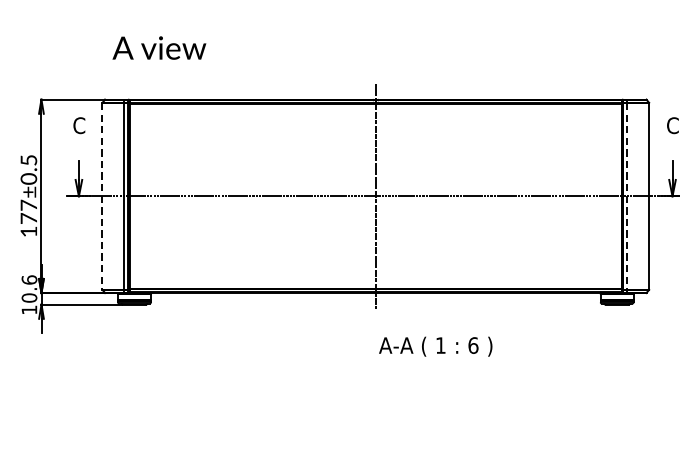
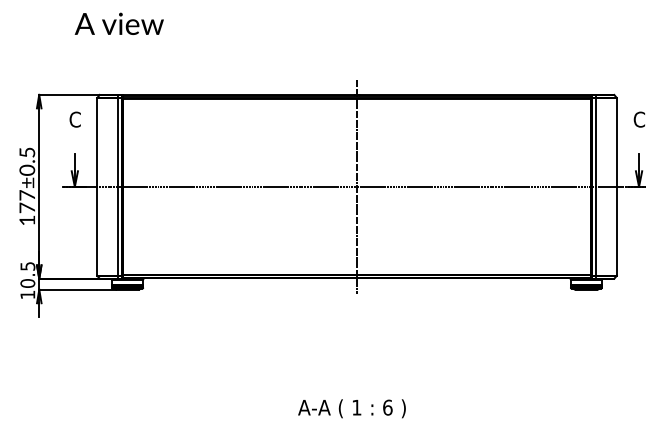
text: (158, 47) -> (118, 23), moved
line: (102, 195) -> (97, 186), dashed -> solid
line: (627, 195) -> (596, 186), dashed -> solid
text: (29, 279) -> (27, 265), 10.6 -> 10.5
text: (435, 346) -> (351, 408), moved

